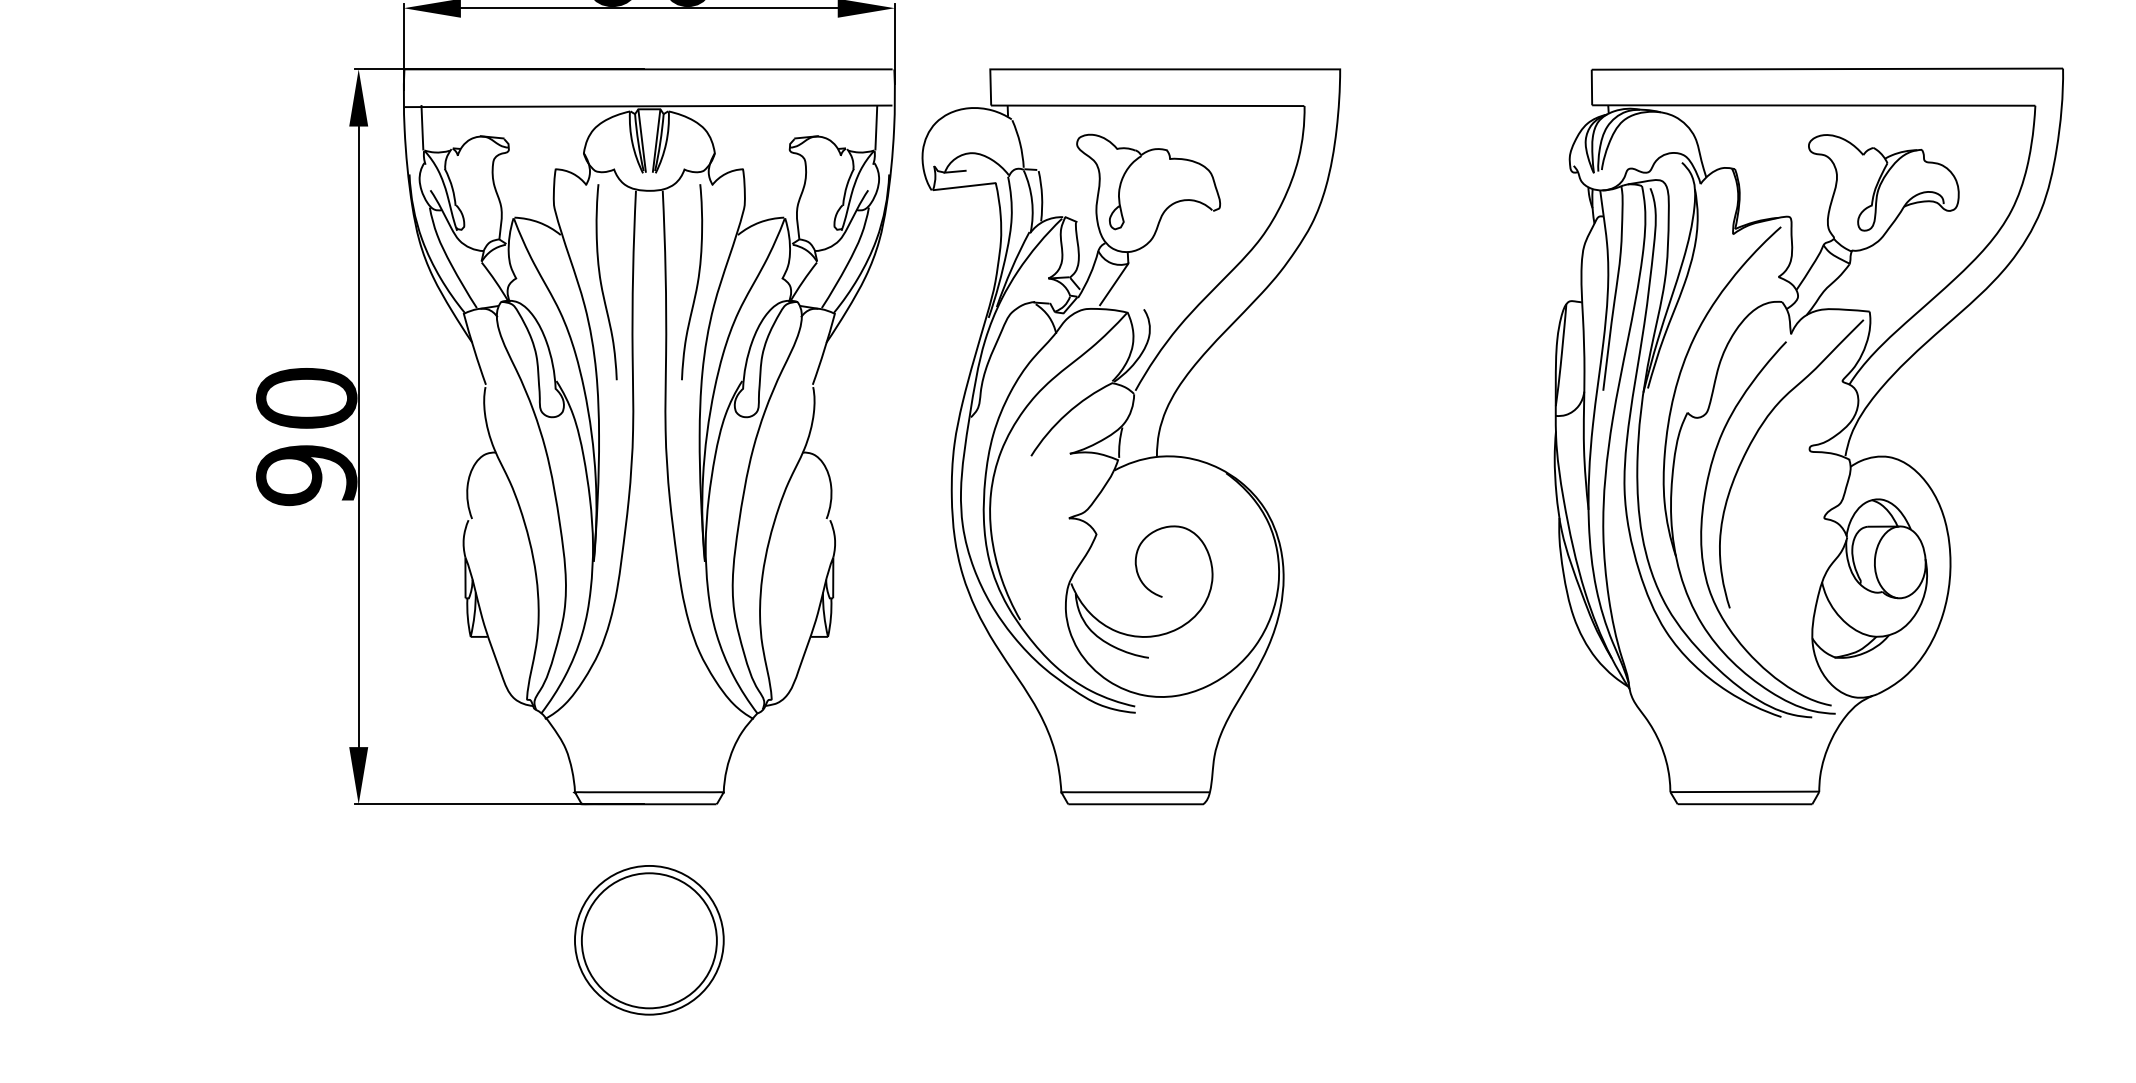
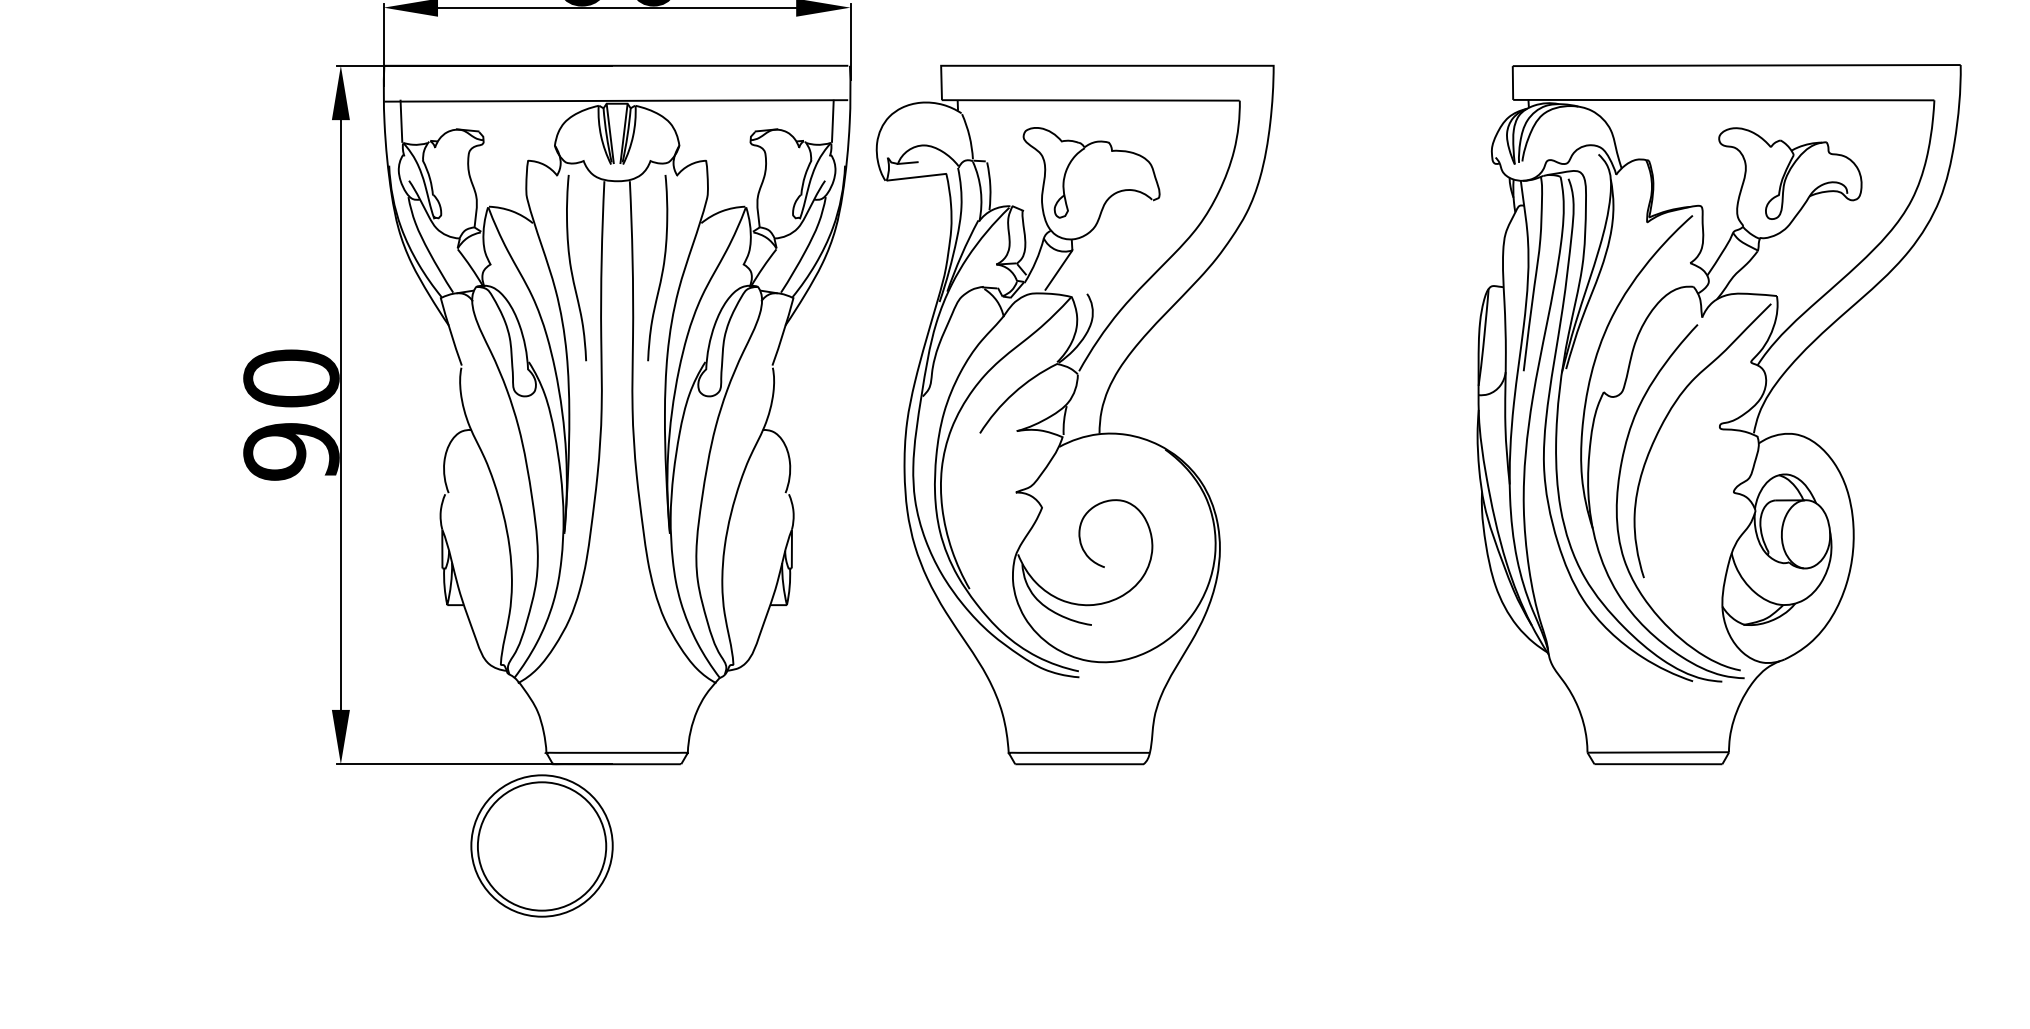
part: (649, 940) -> (542, 846), moved

